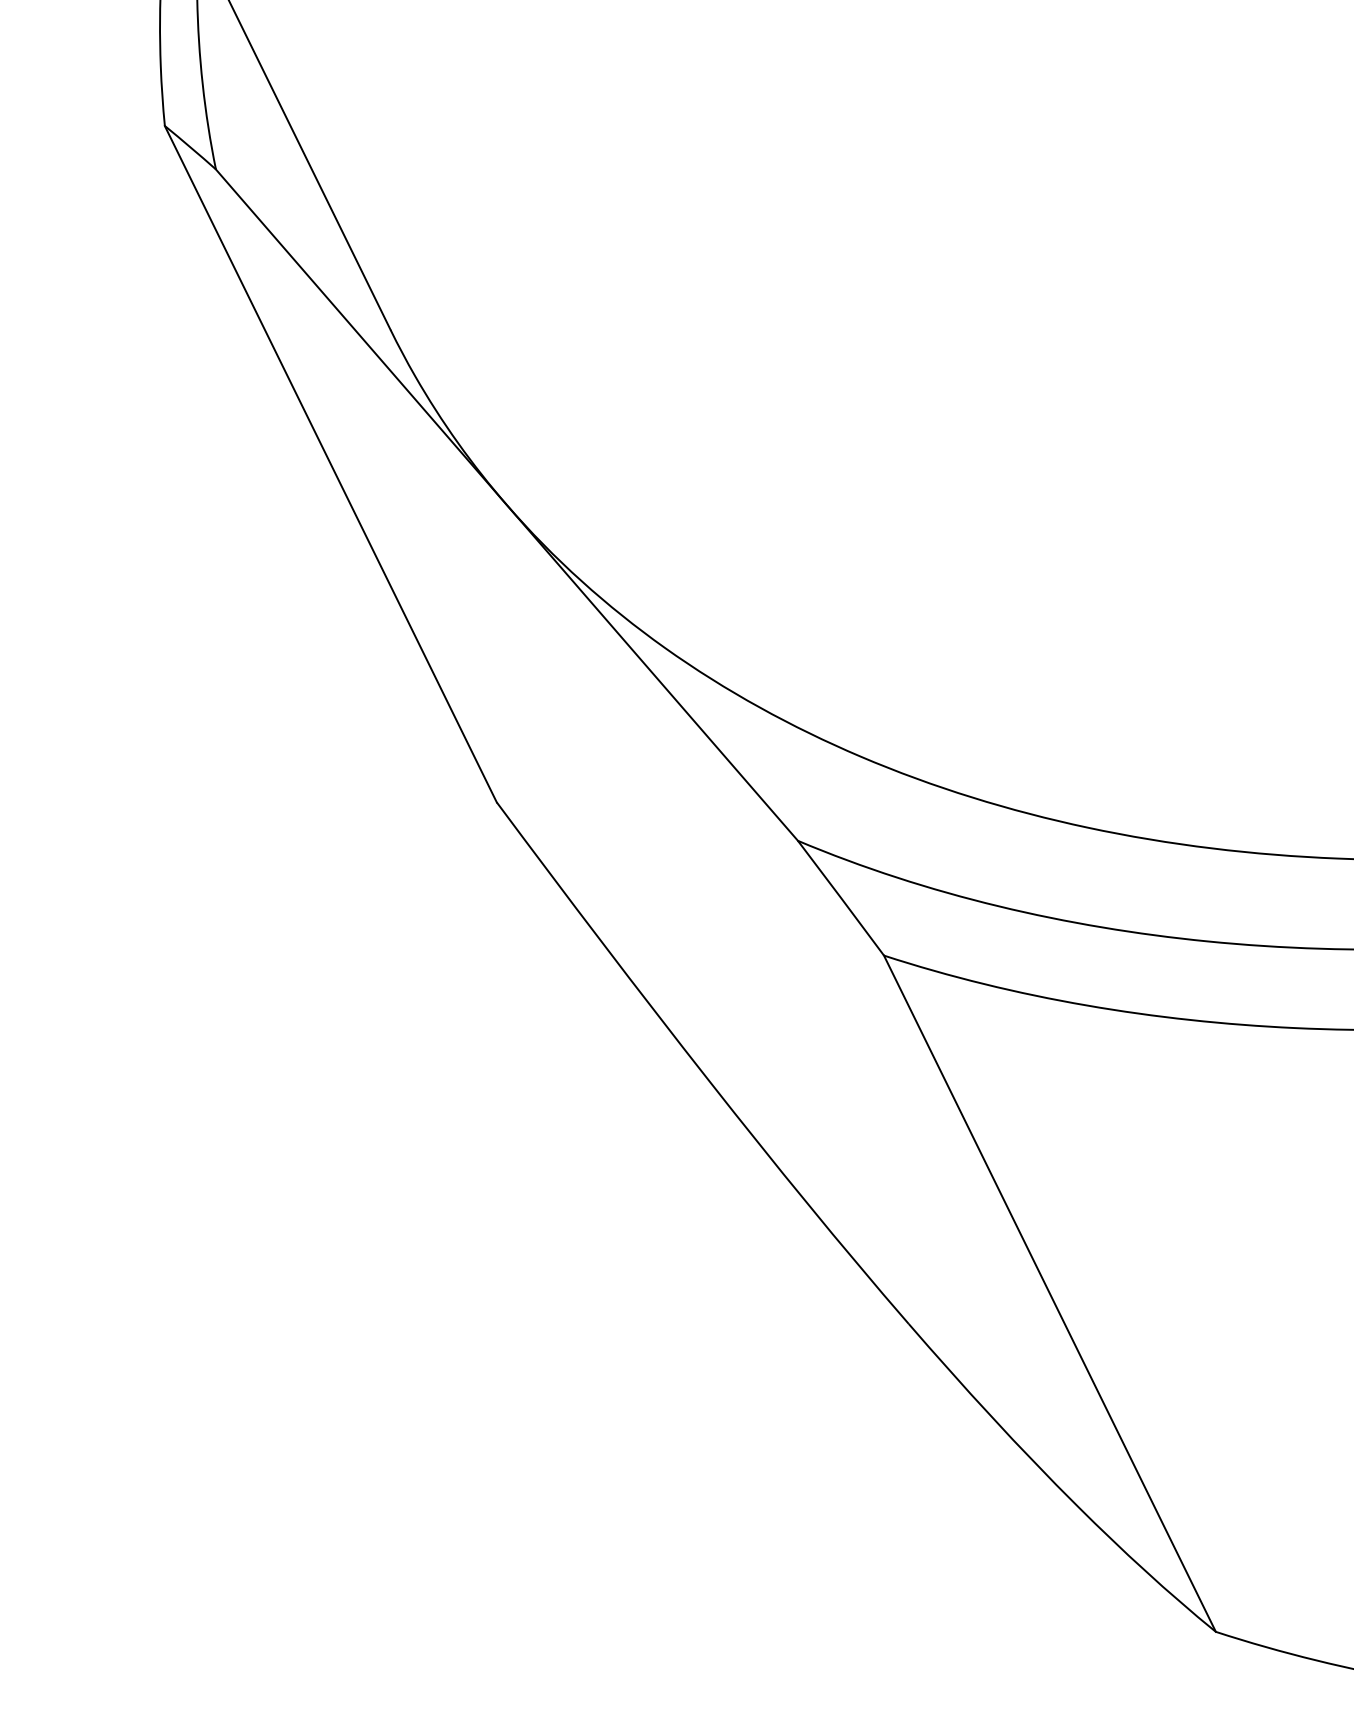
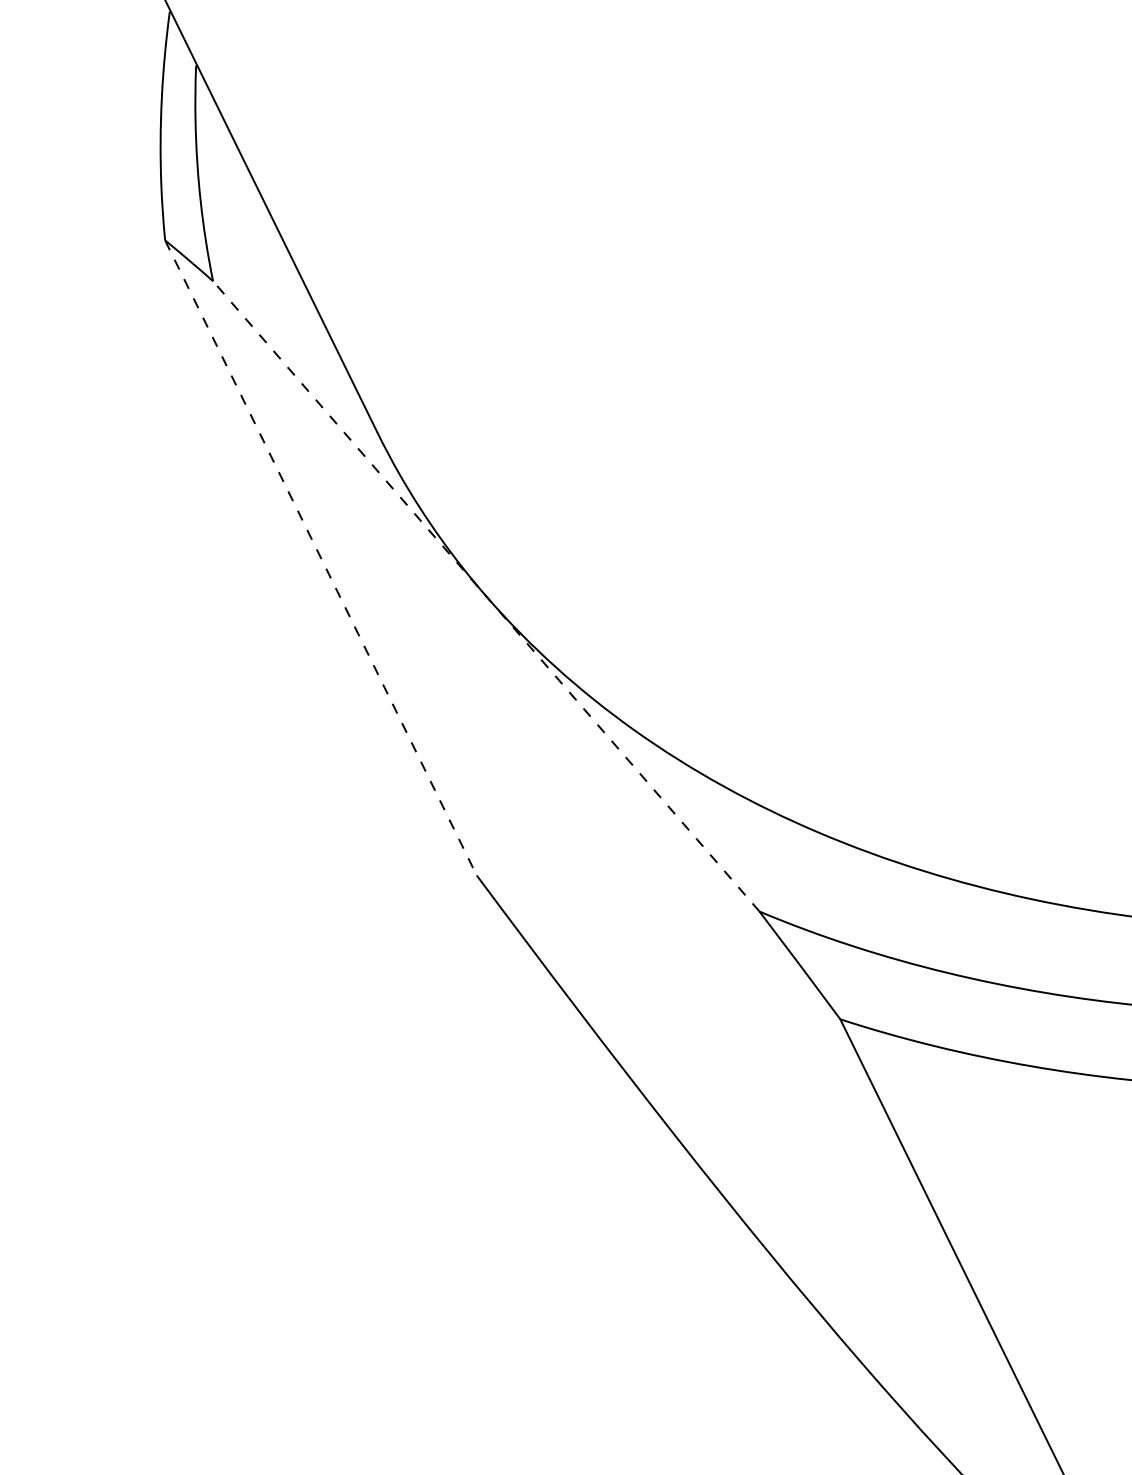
line: (330, 464) -> (320, 558), solid -> dashed
line: (506, 504) -> (485, 595), solid -> dashed

